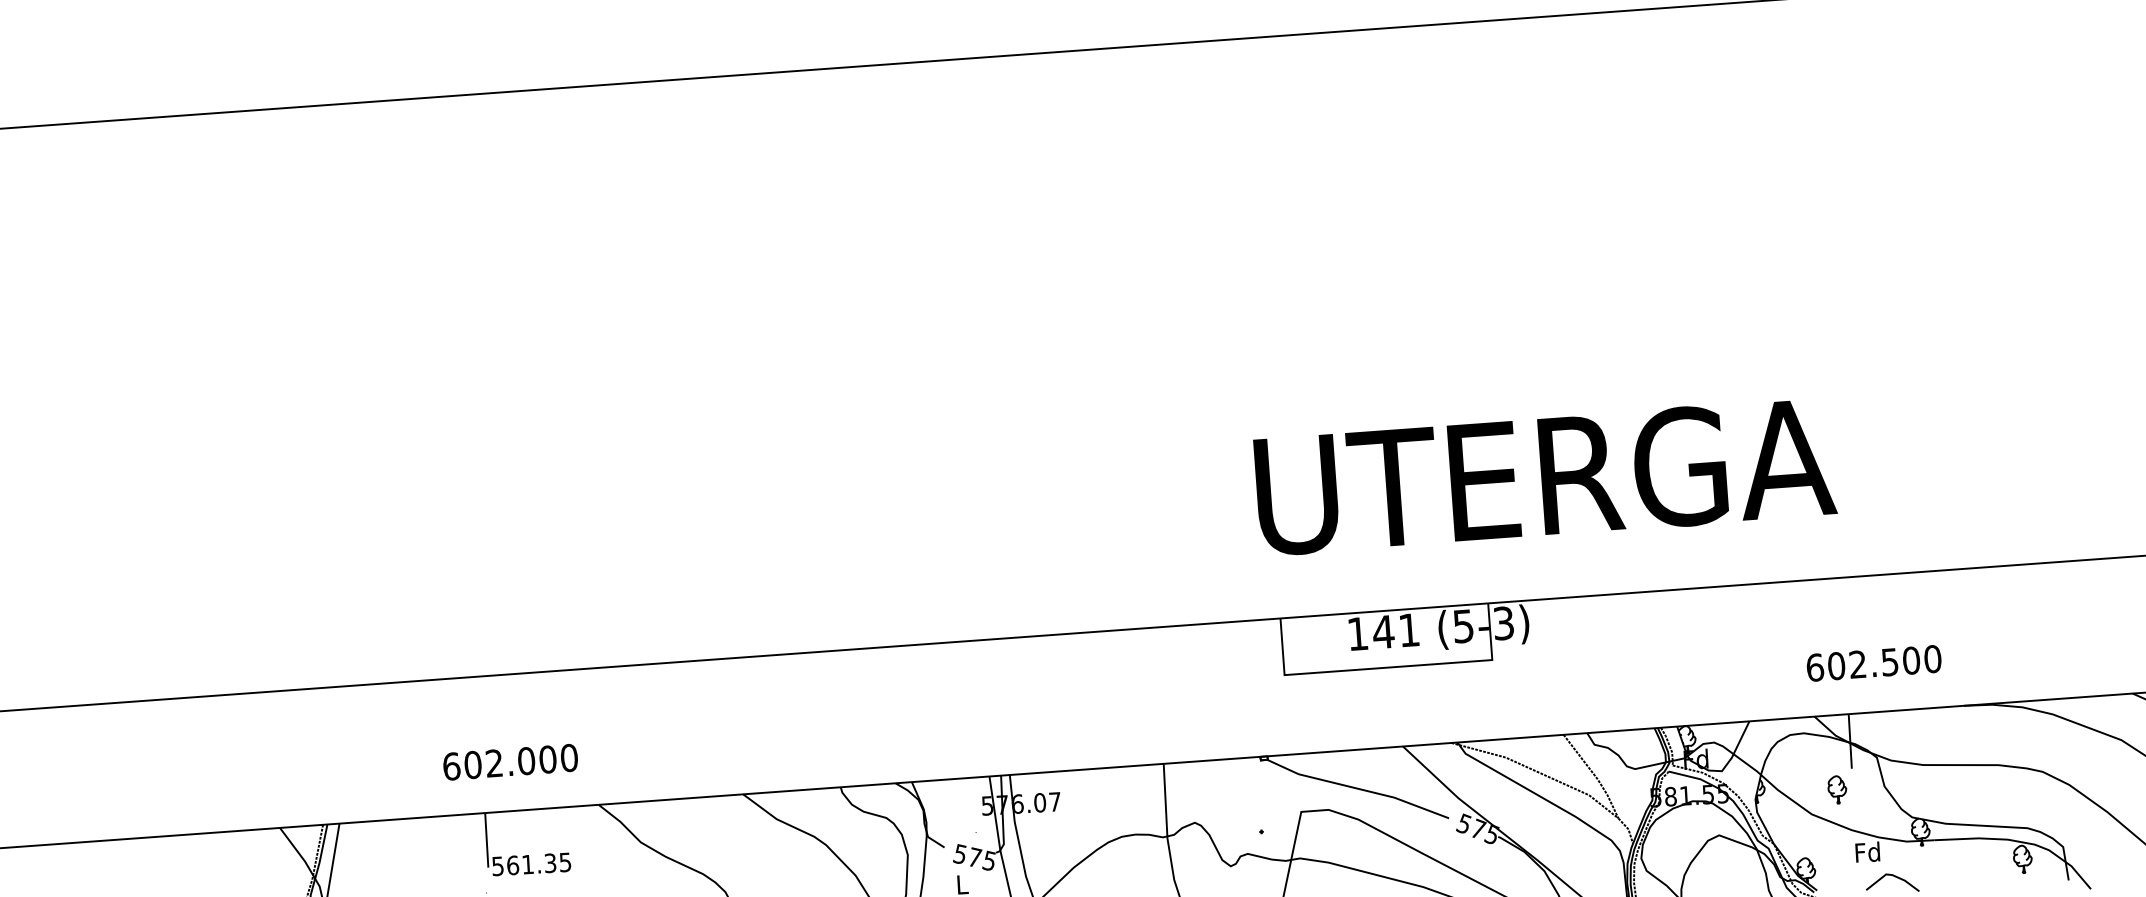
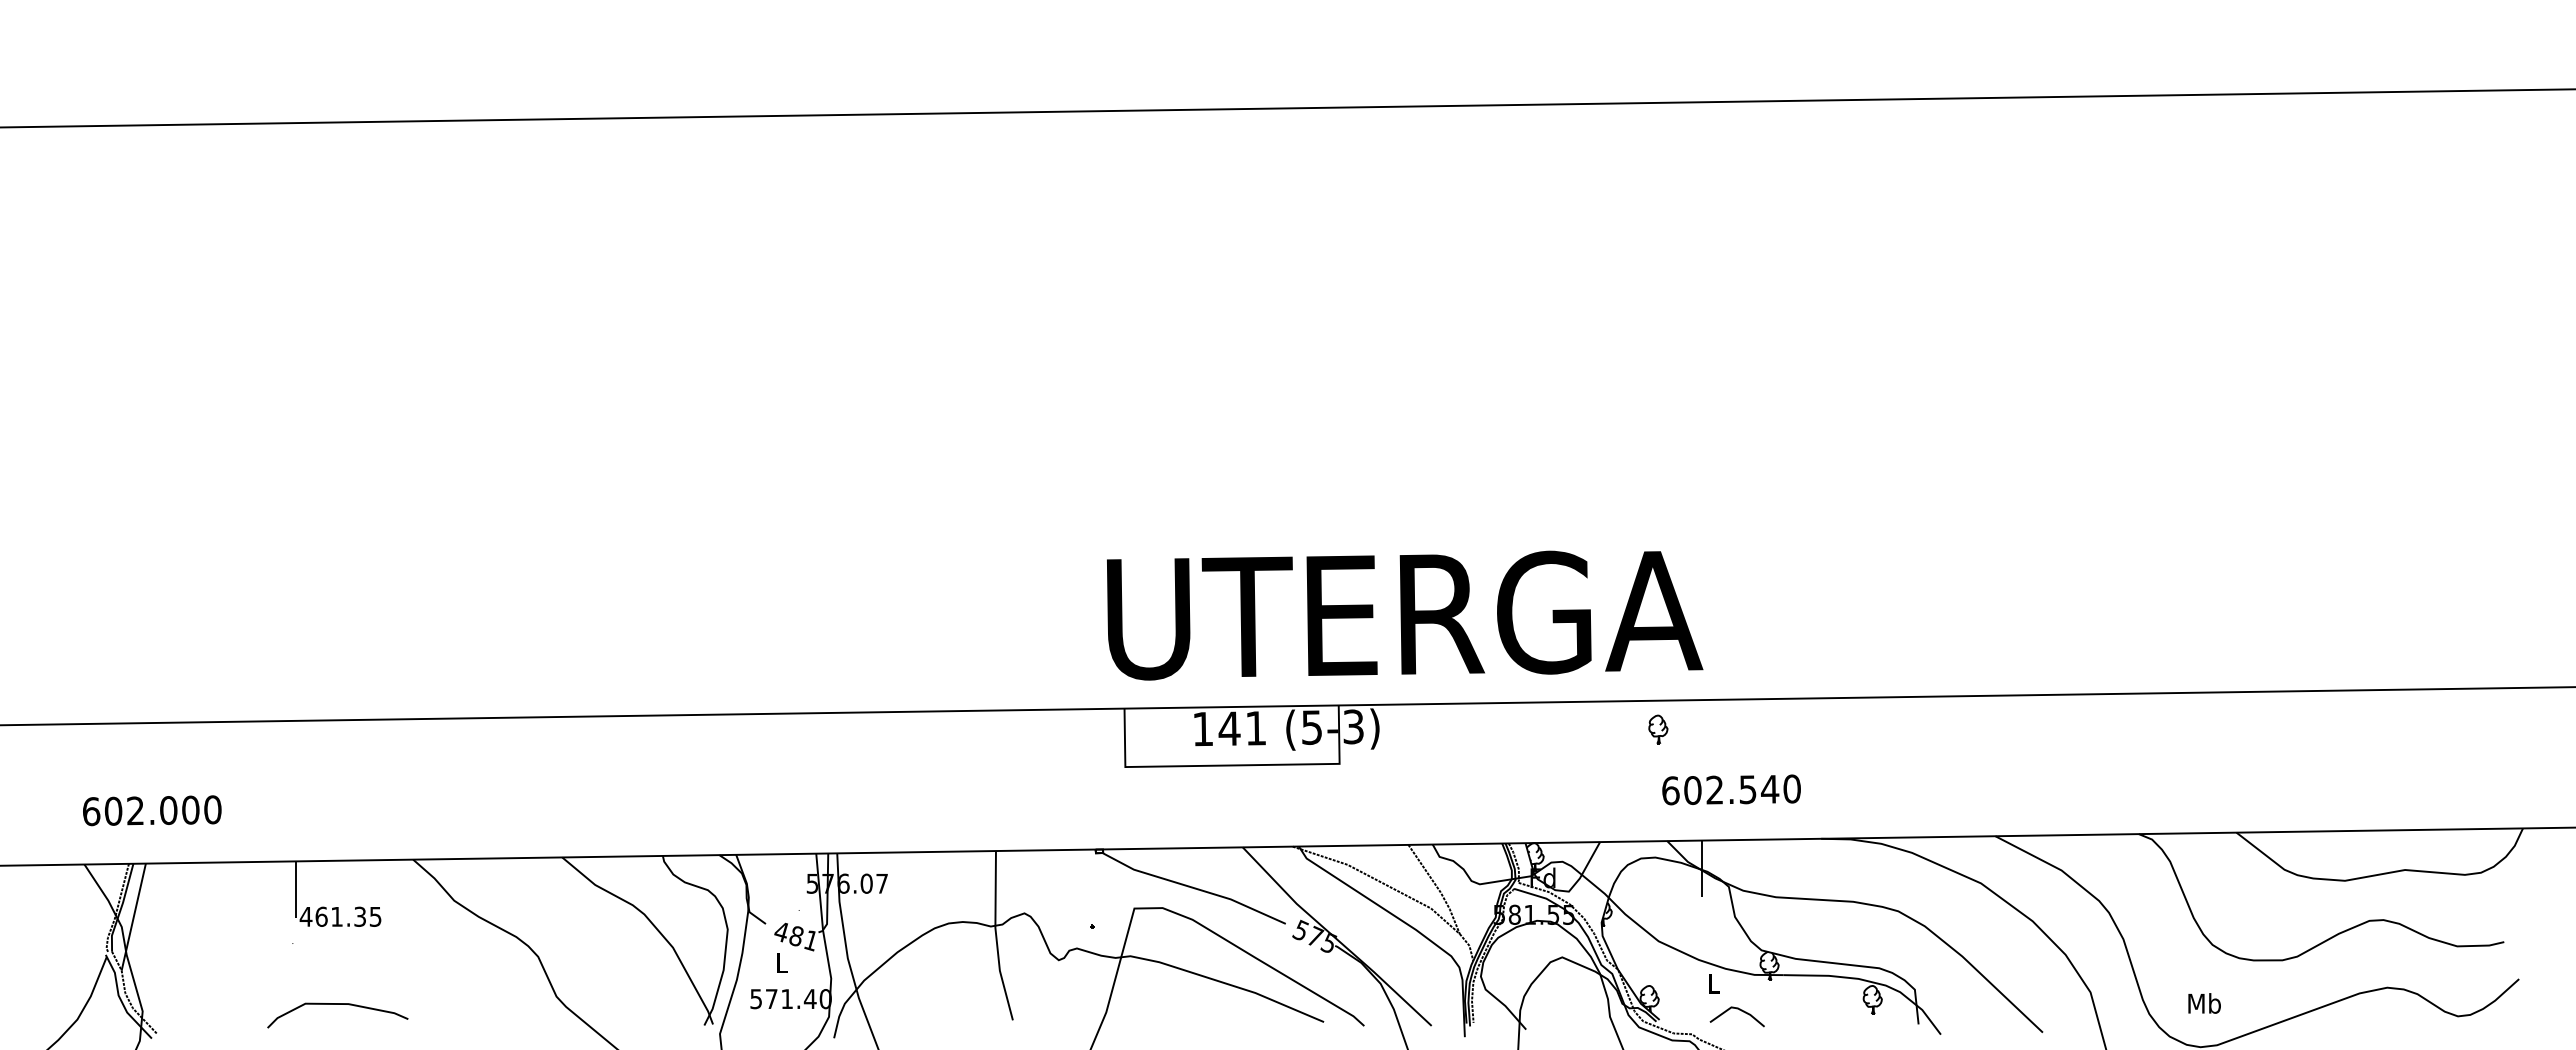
text: (1545, 477) -> (1405, 615), moved
text: (1911, 659) -> (1770, 788), 602.500 -> 602.540
text: (510, 762) -> (152, 810), moved
part: (1837, 789) -> (1658, 729), moved
text: (1867, 852) -> (1713, 983), Fd -> L
text: (973, 858) -> (795, 936), 575 -> 481
text: (497, 866) -> (305, 916), 561.35 -> 461.35

